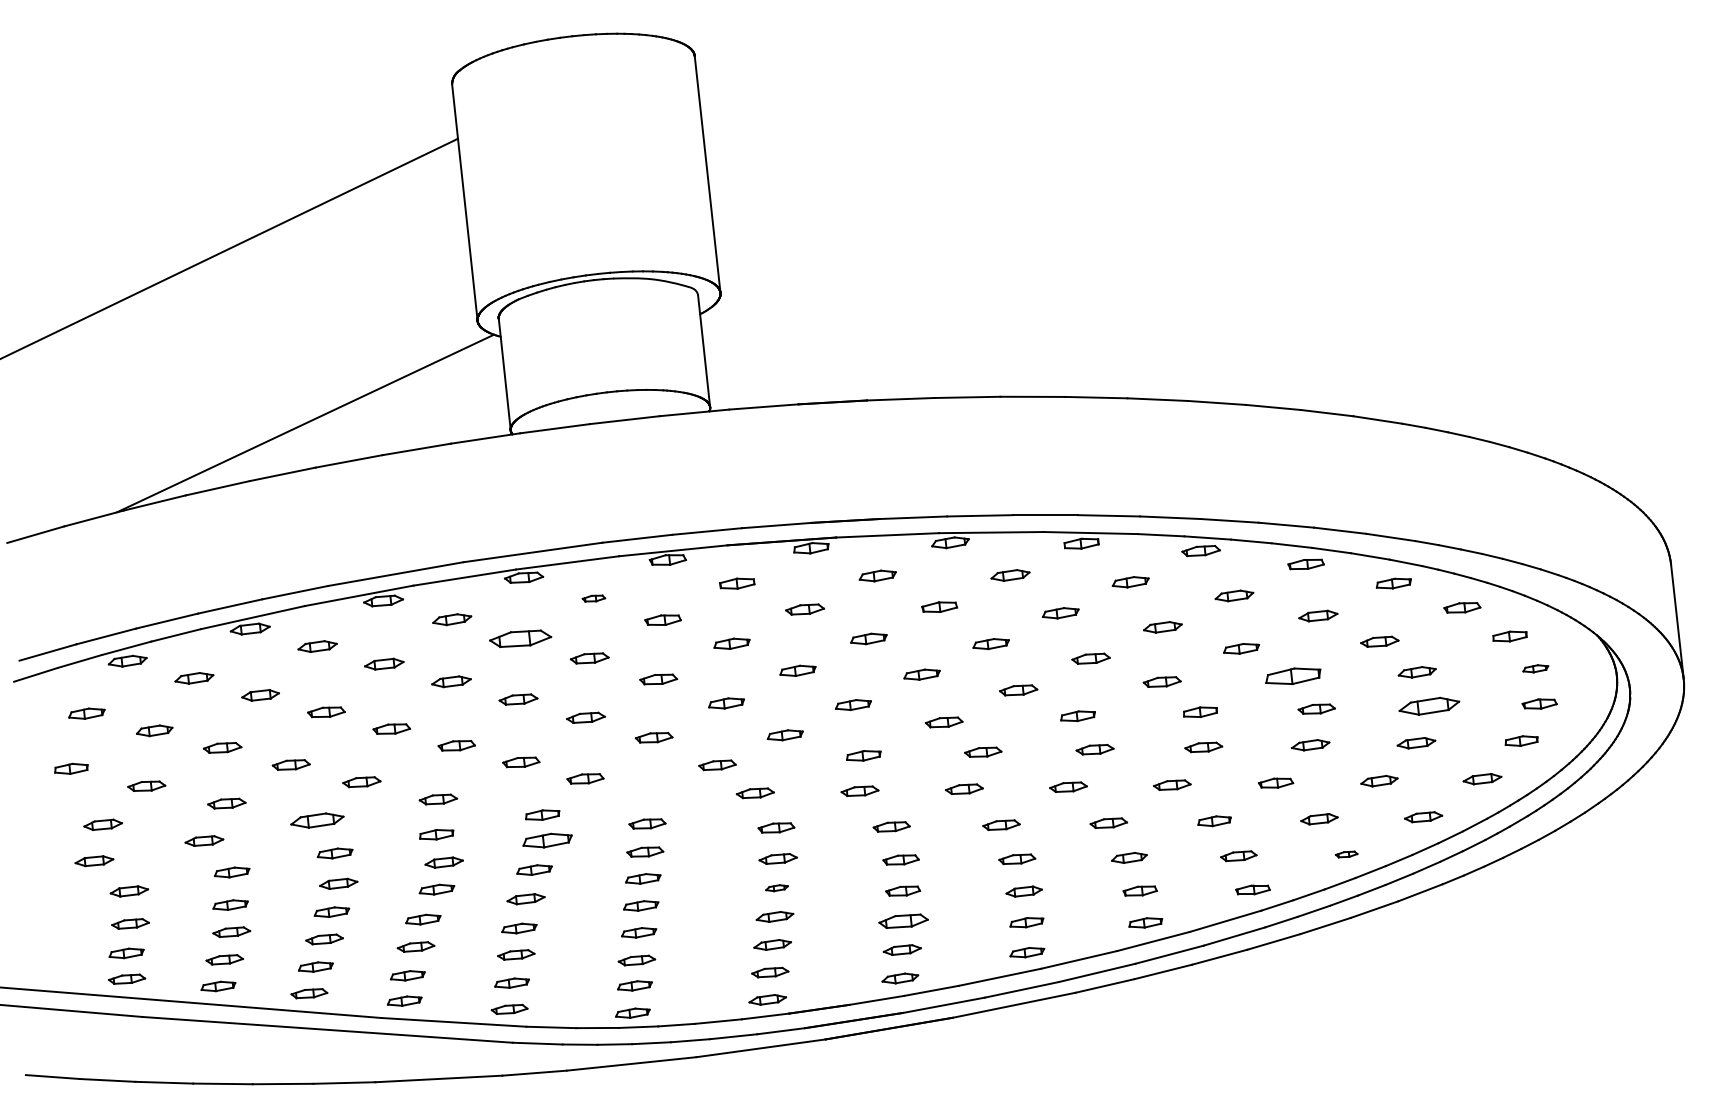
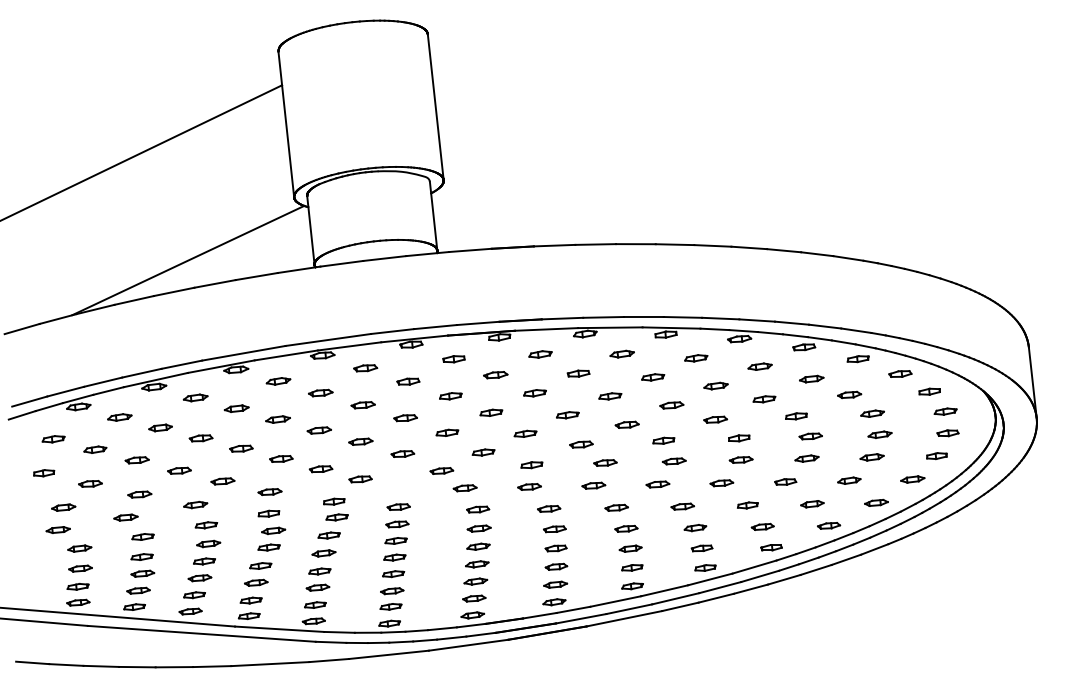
part: (593, 598) -> (365, 368), size x1.67
part: (520, 637) -> (320, 392), size x0.62
part: (1535, 668) -> (945, 411), size x1.43
part: (1293, 676) -> (796, 416), size x0.62
part: (1428, 706) -> (879, 434), size x0.62
part: (317, 819) -> (195, 504), size x0.71
part: (546, 840) -> (336, 517), size x0.71
part: (1347, 853) -> (829, 525), size x1.67
part: (777, 887) -> (478, 546), size x1.67
part: (903, 920) -> (556, 566), size x0.71

